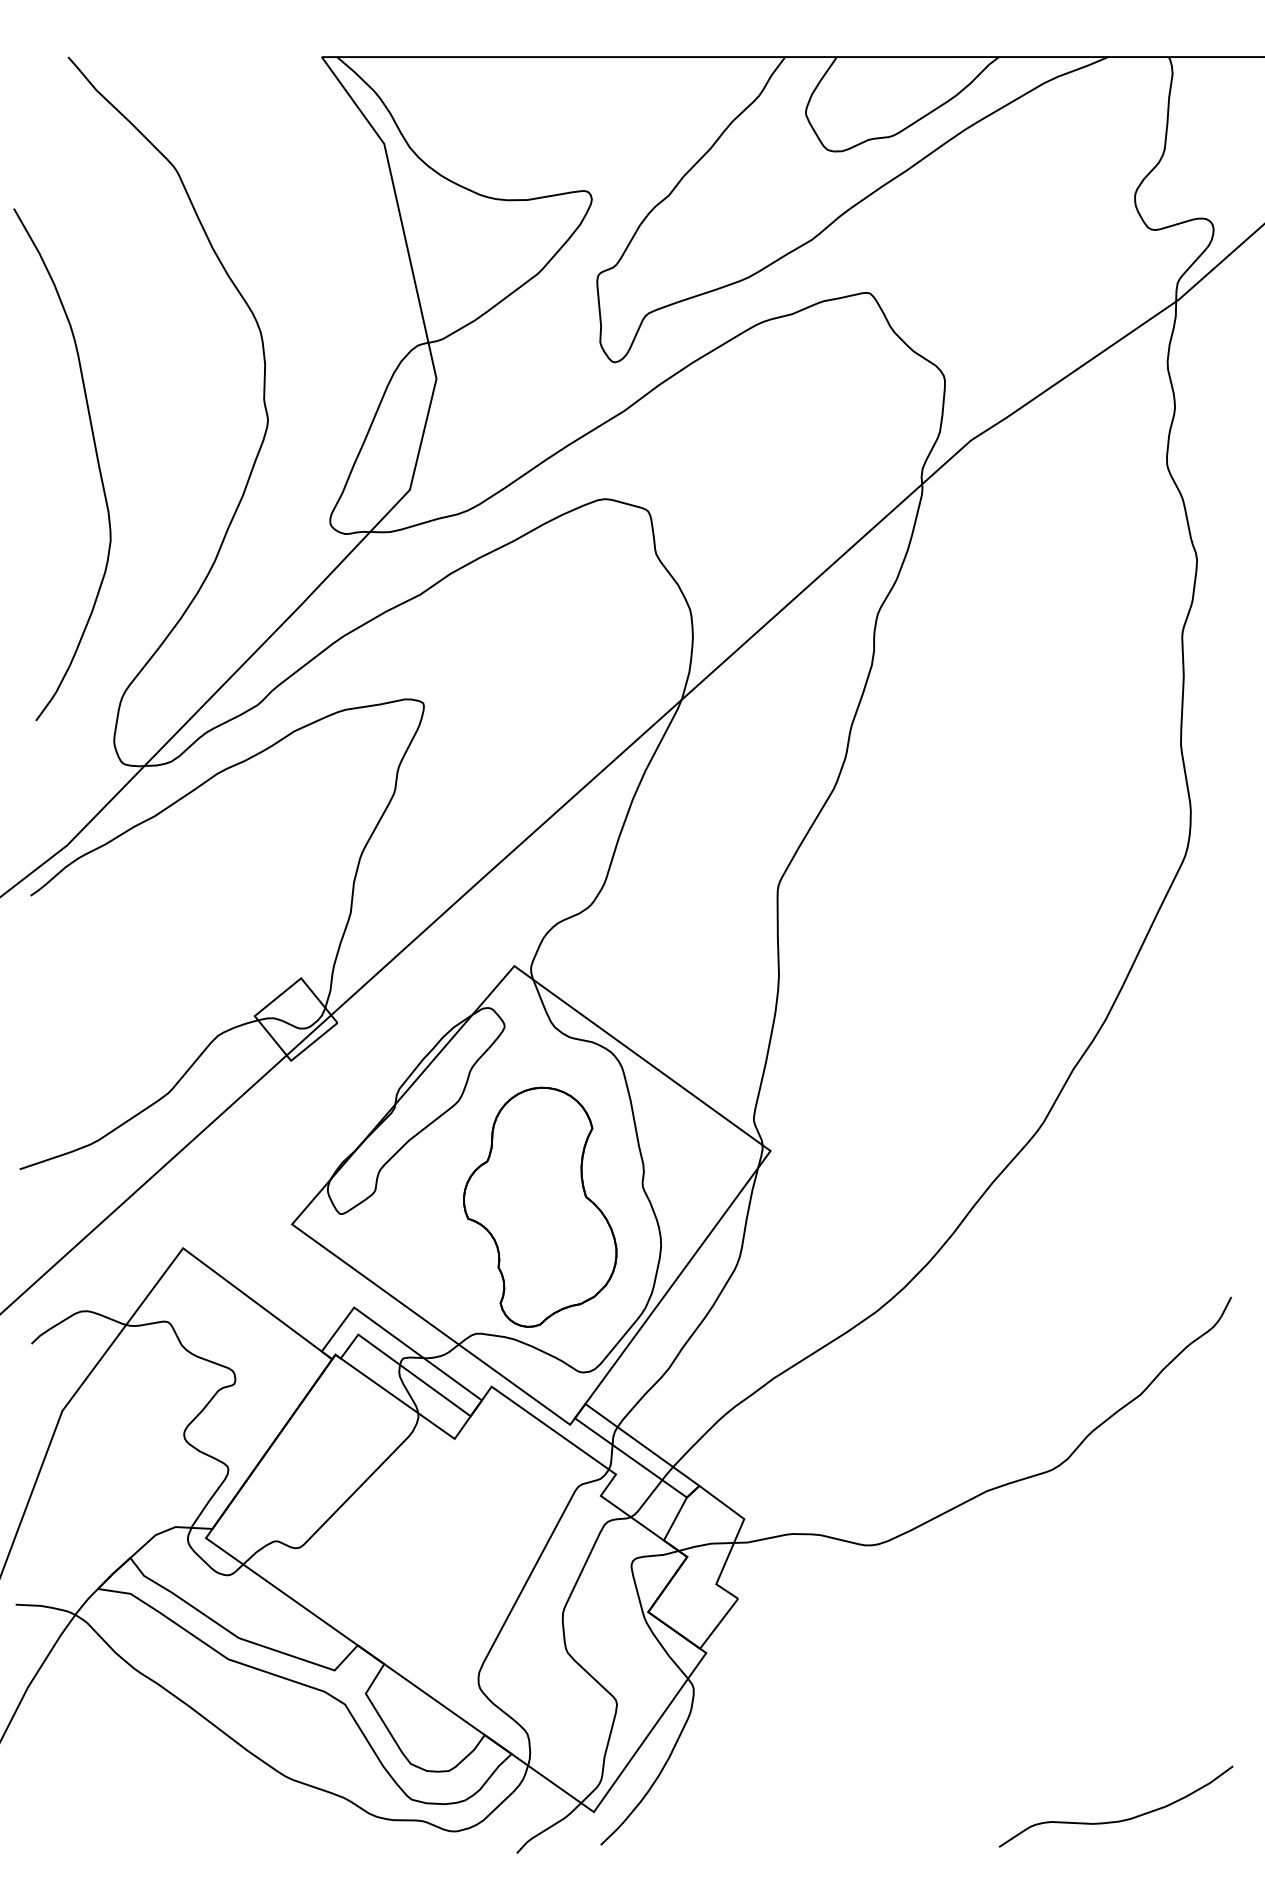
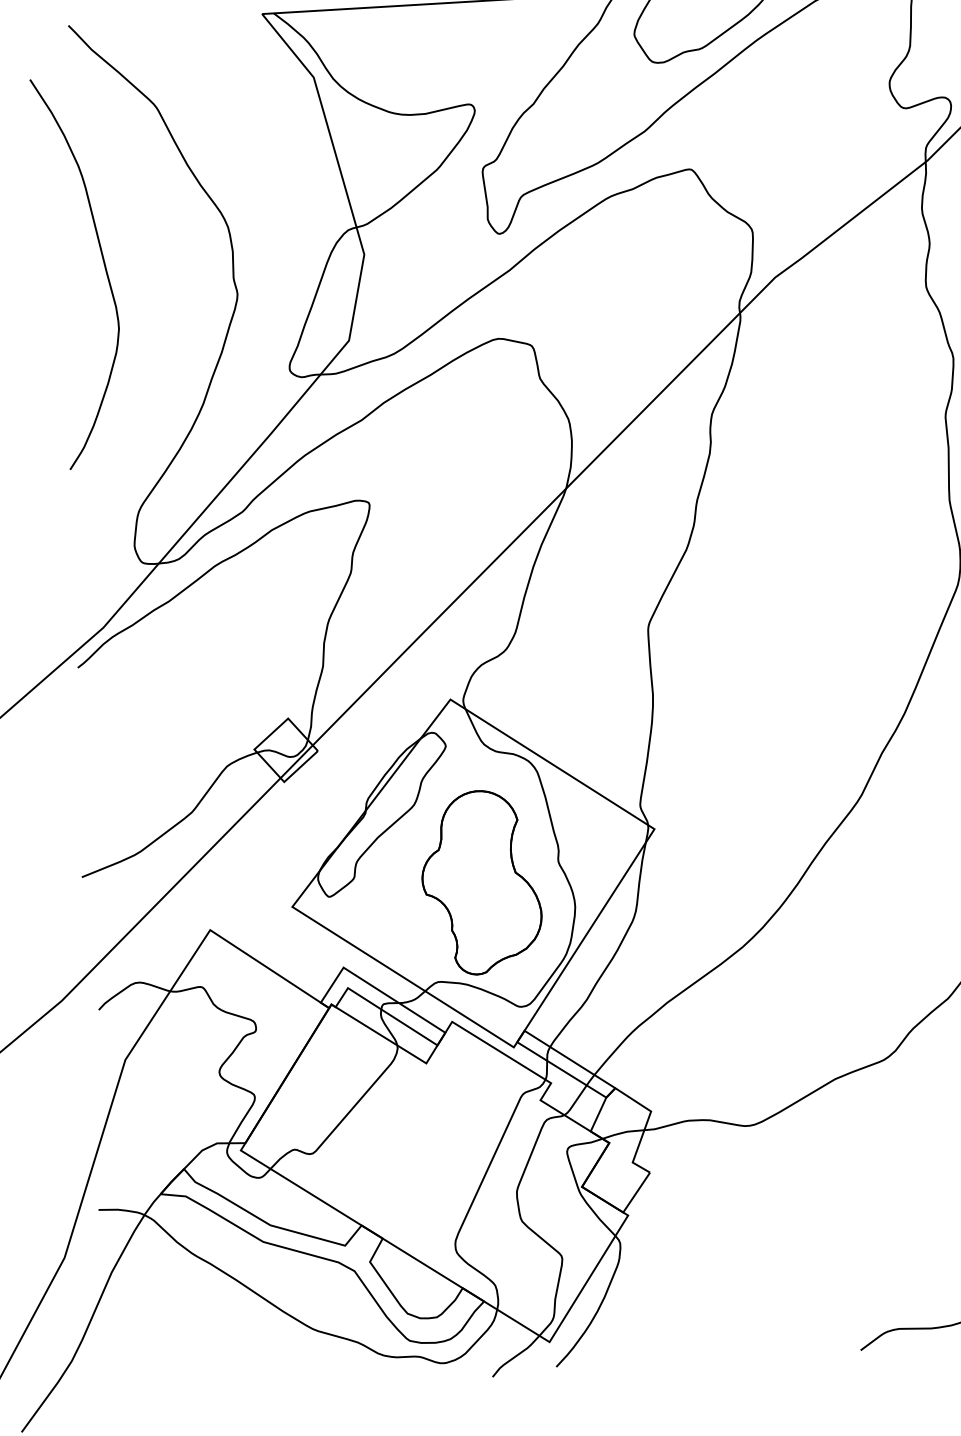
curve: (96, 459) -> (104, 267), moved

